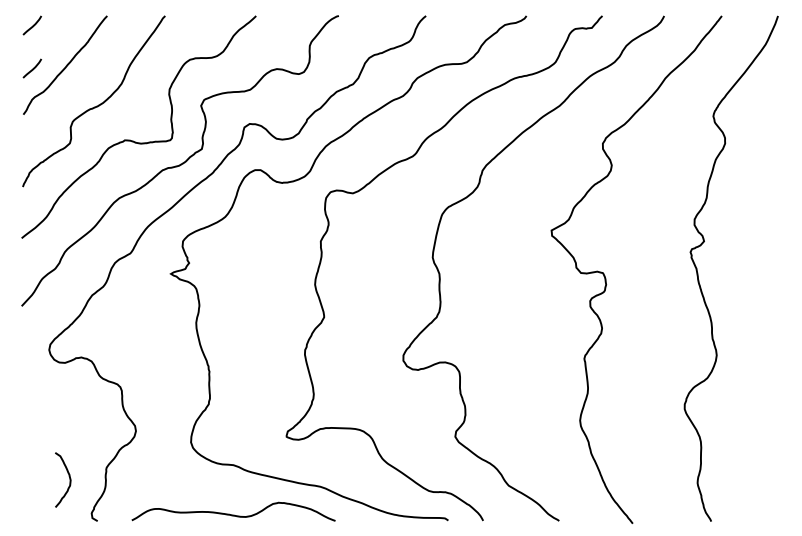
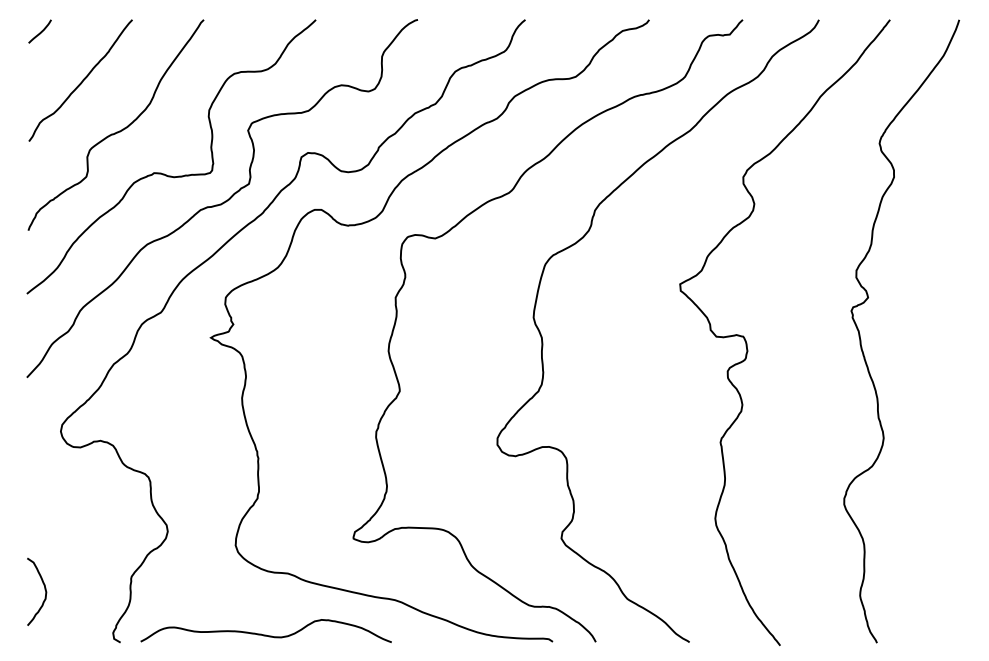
curve: (32, 68) -> (40, 84), removed
curve: (69, 478) -> (44, 589), moved
curve: (233, 514) -> (265, 634), moved

